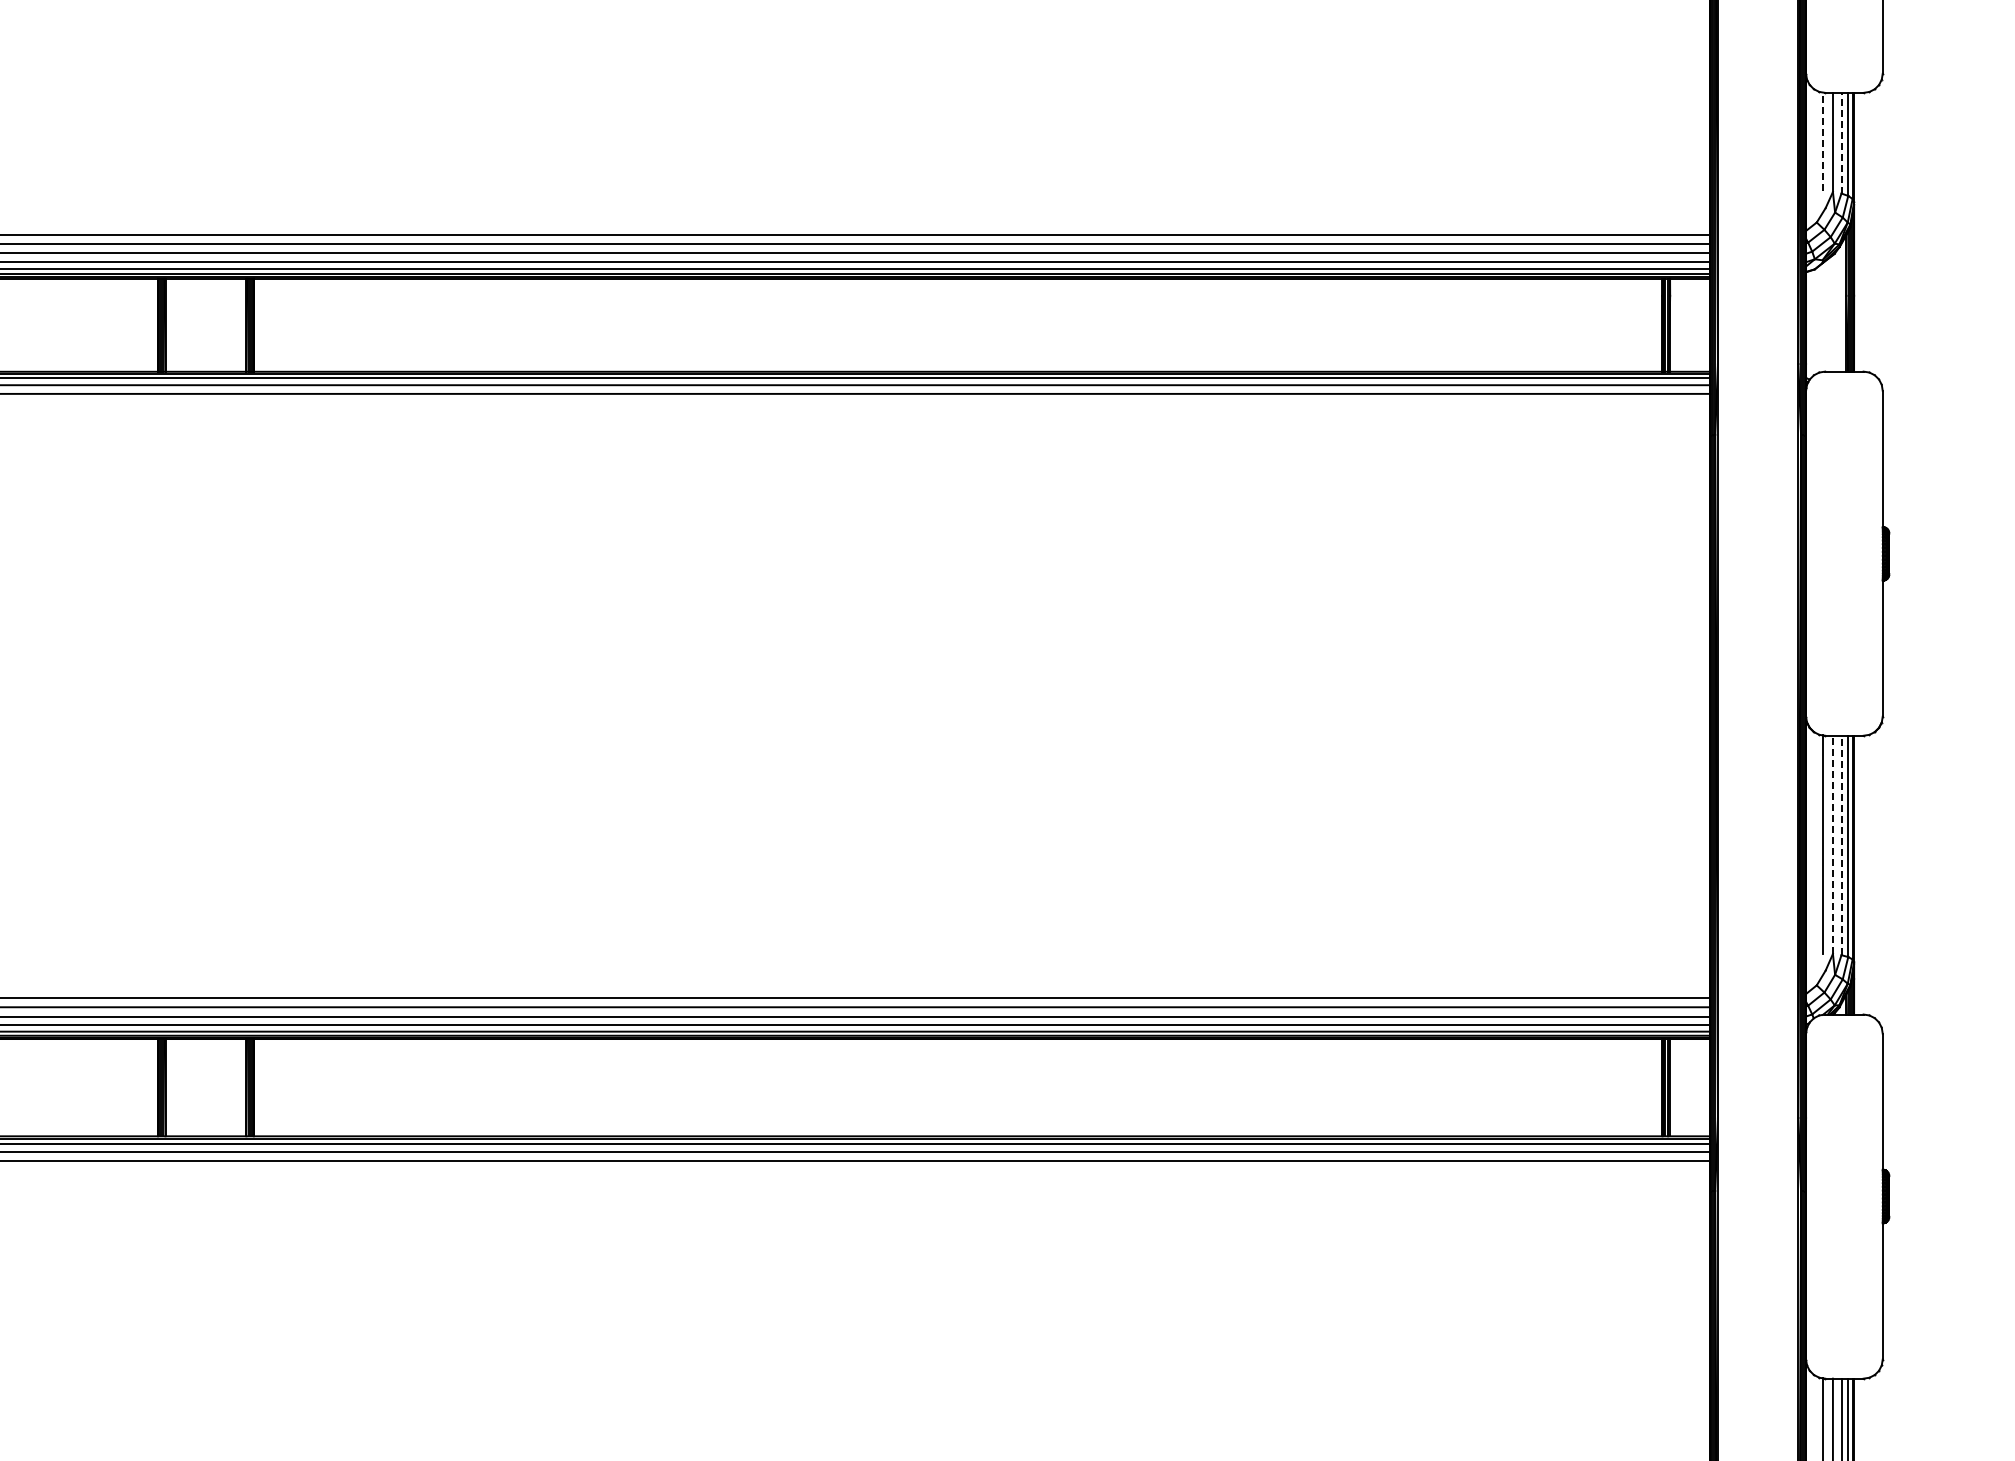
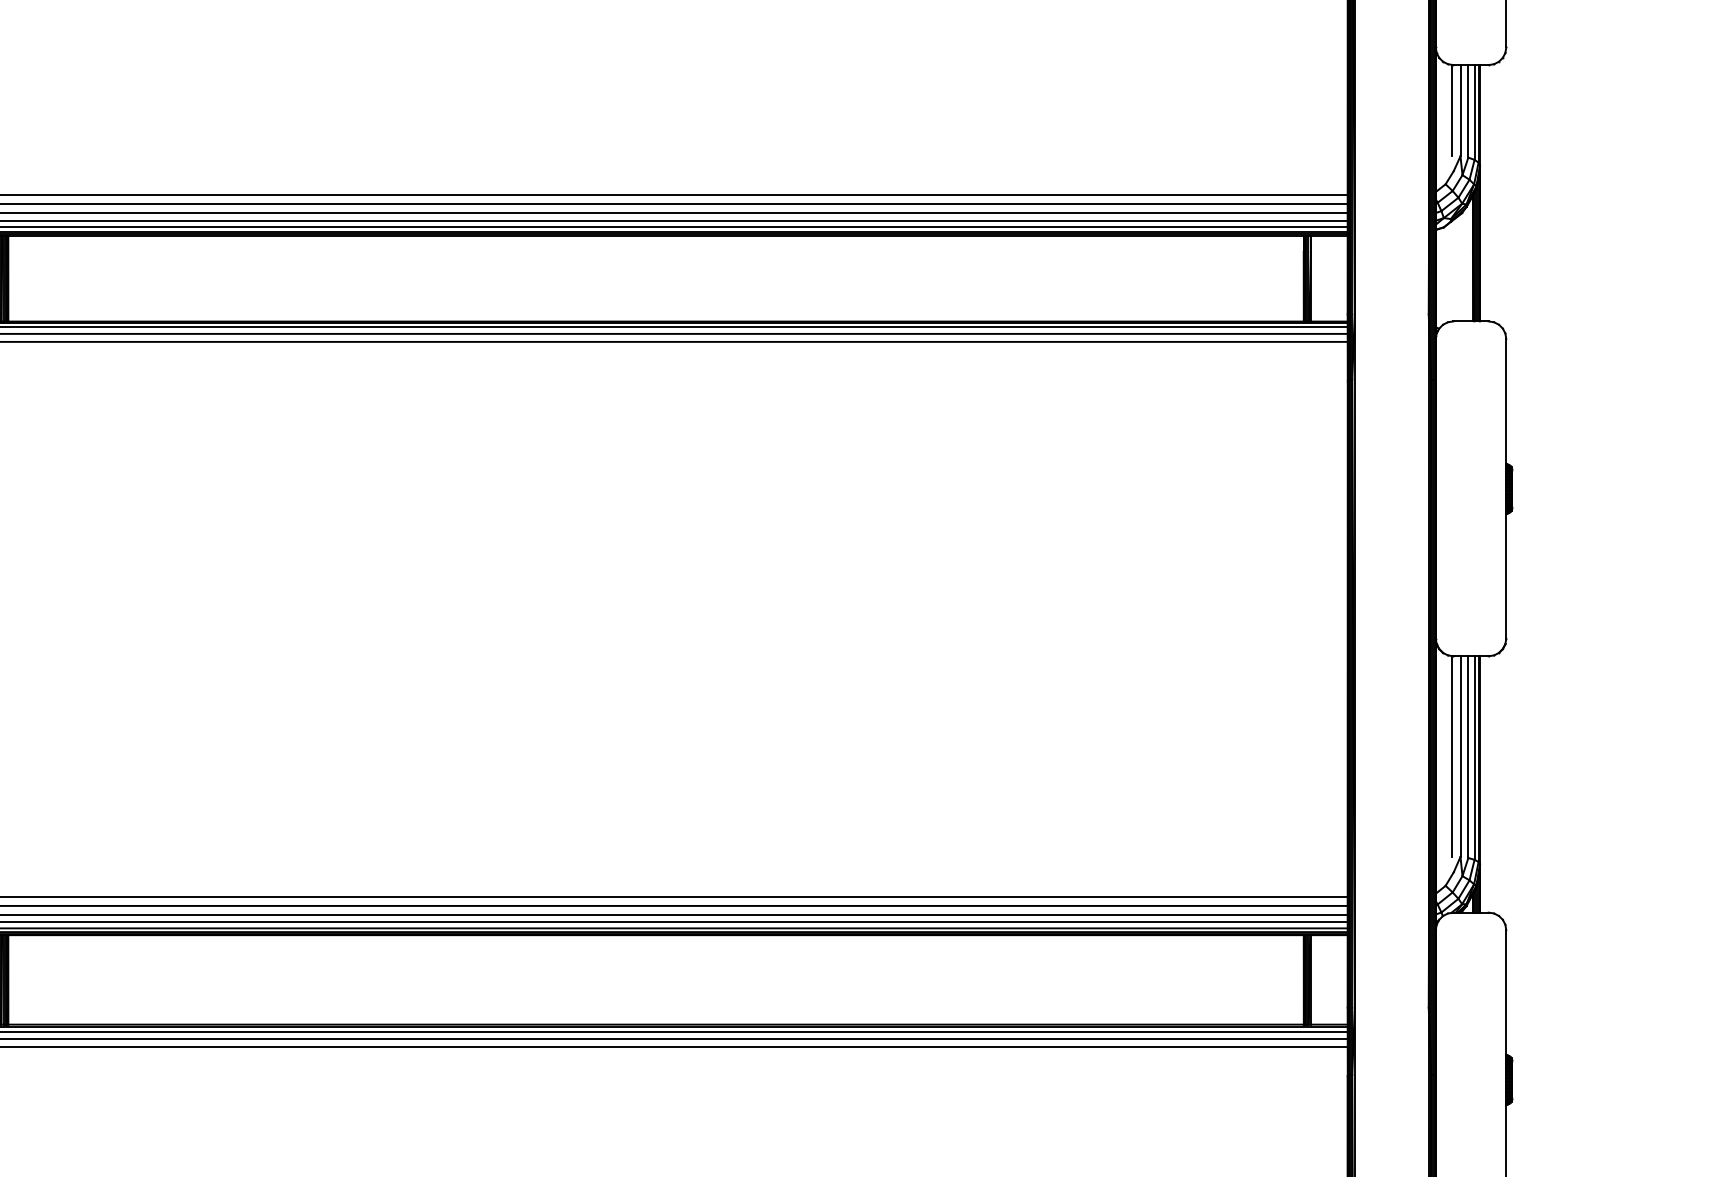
line: (1823, 141) -> (1451, 109), dashed -> solid
line: (1841, 142) -> (1468, 110), dashed -> solid
line: (1832, 844) -> (1460, 756), dashed -> solid
line: (1841, 845) -> (1468, 757), dashed -> solid

